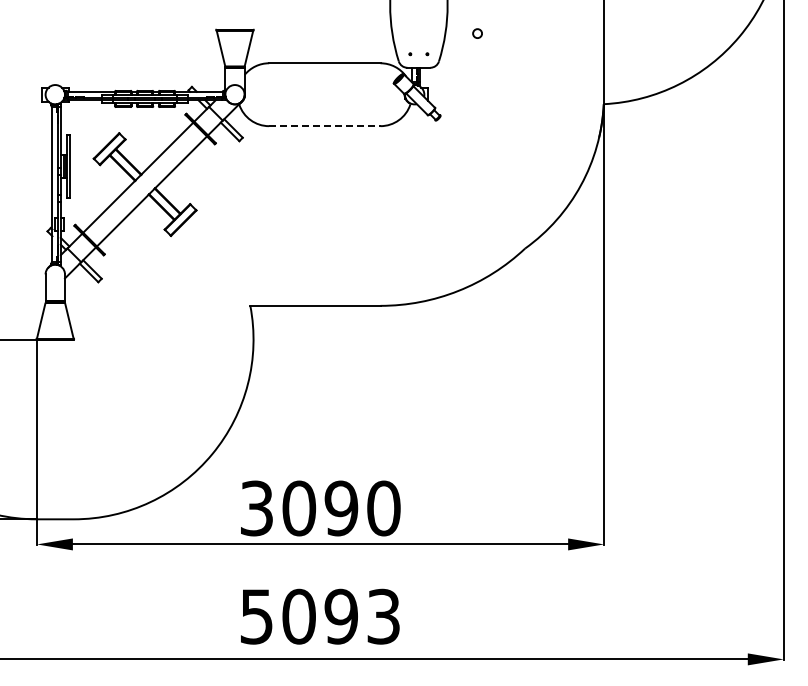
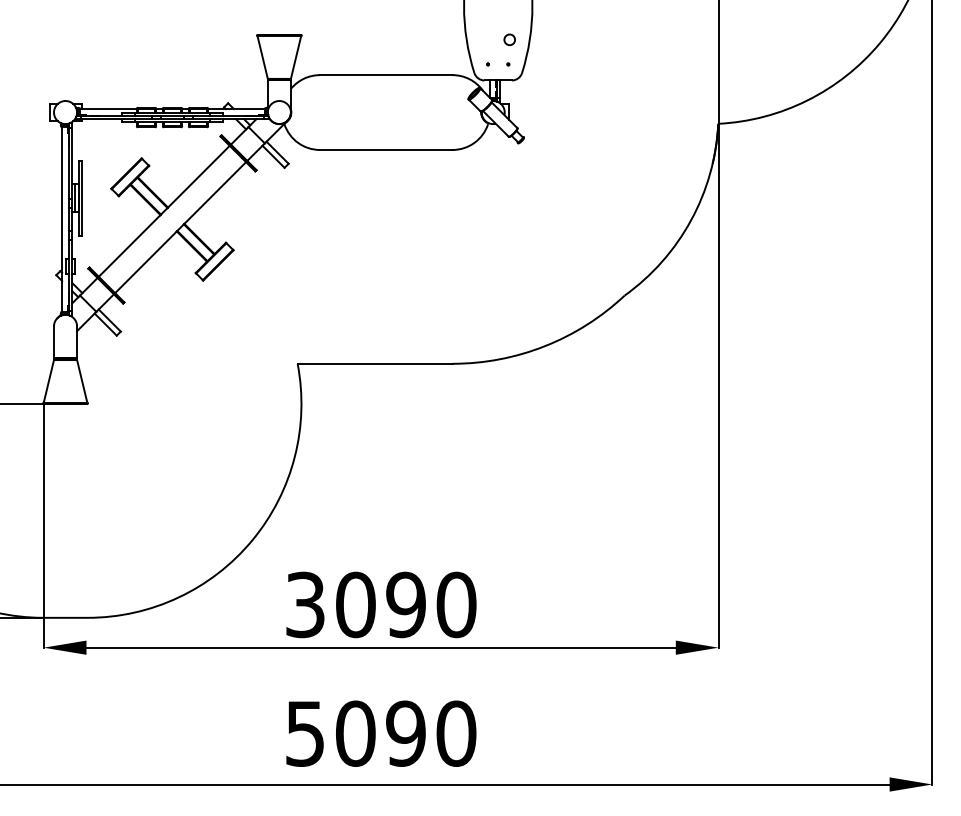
circle: (477, 33) -> (509, 39), moved
line: (324, 126) -> (385, 150), dashed -> solid
text: (383, 616) -> (456, 733), 5093 -> 5090

